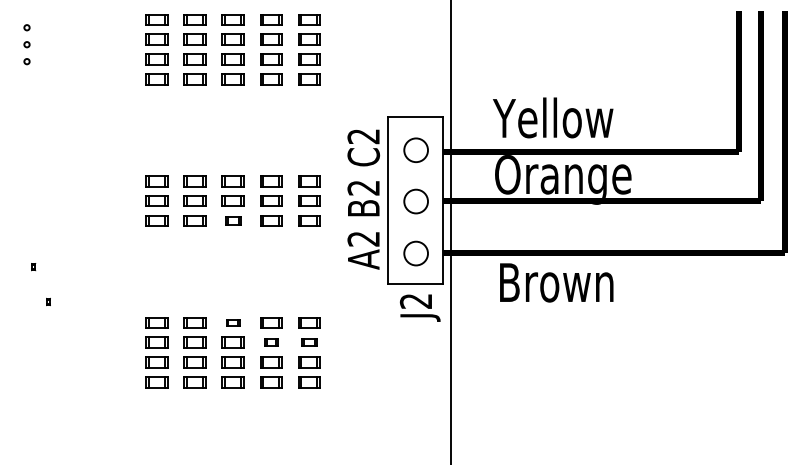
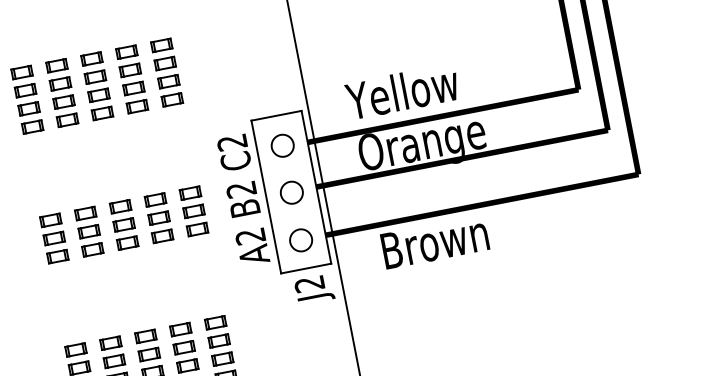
part: (232, 220) -> (127, 242), size x1.43
part: (232, 322) -> (145, 336), size x1.67
part: (271, 342) -> (184, 347), size x1.67
part: (309, 342) -> (219, 340), size x1.43

